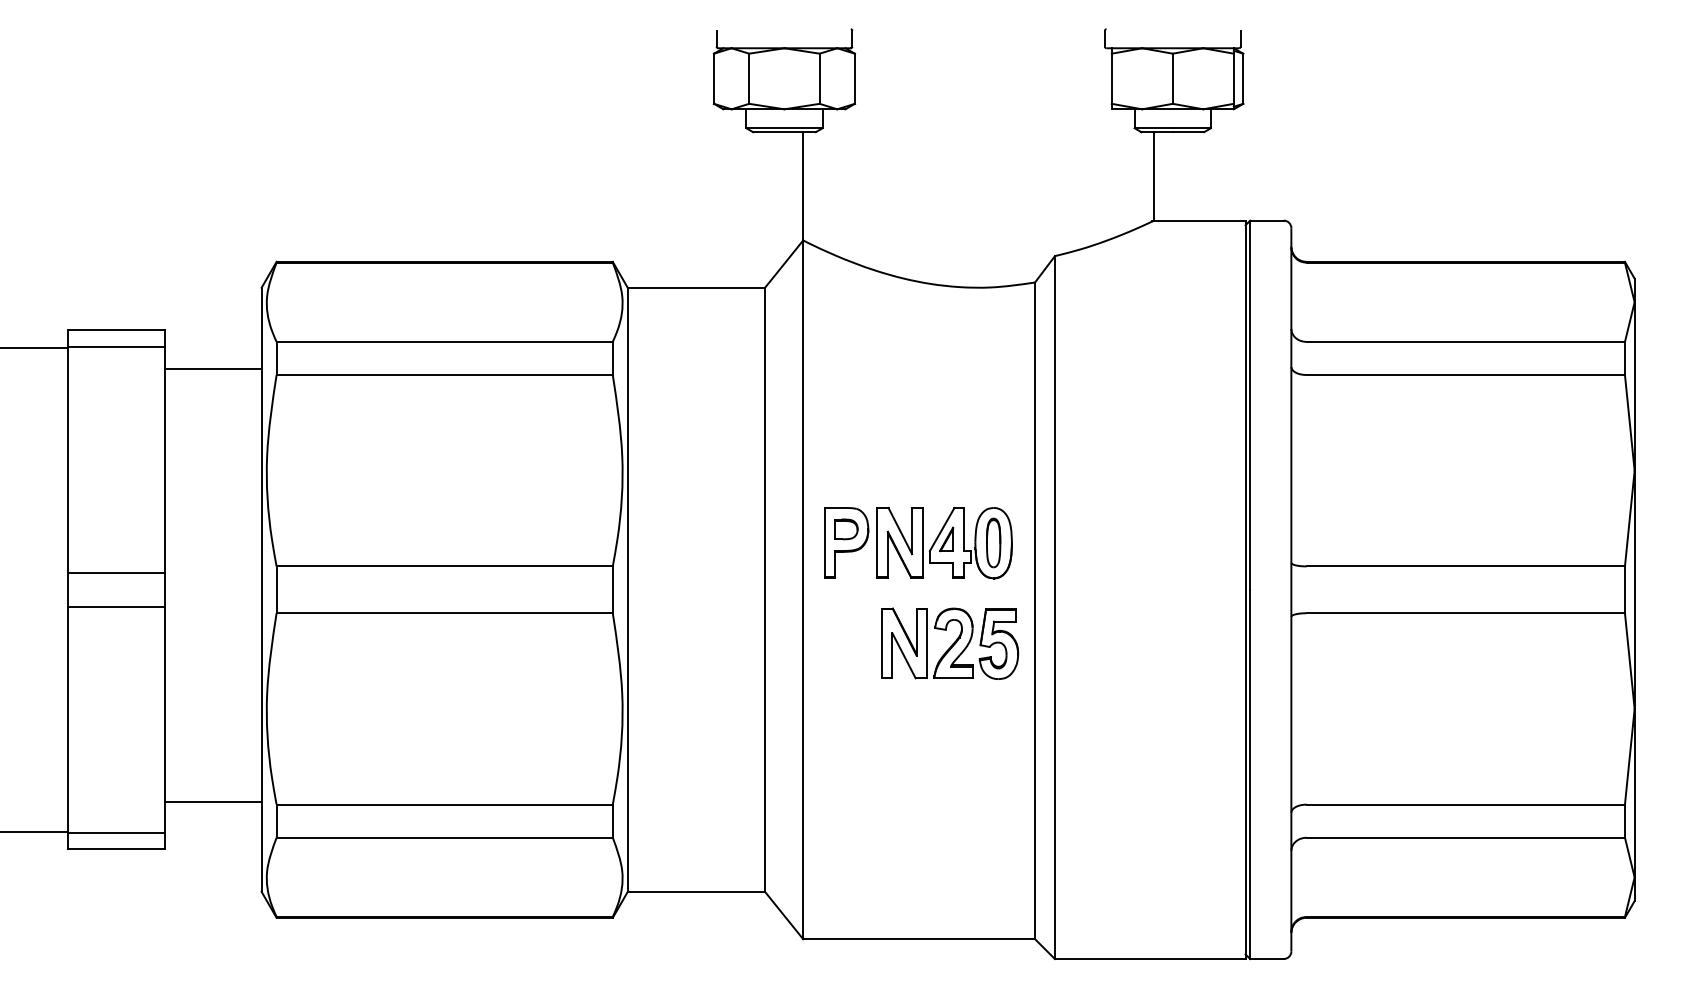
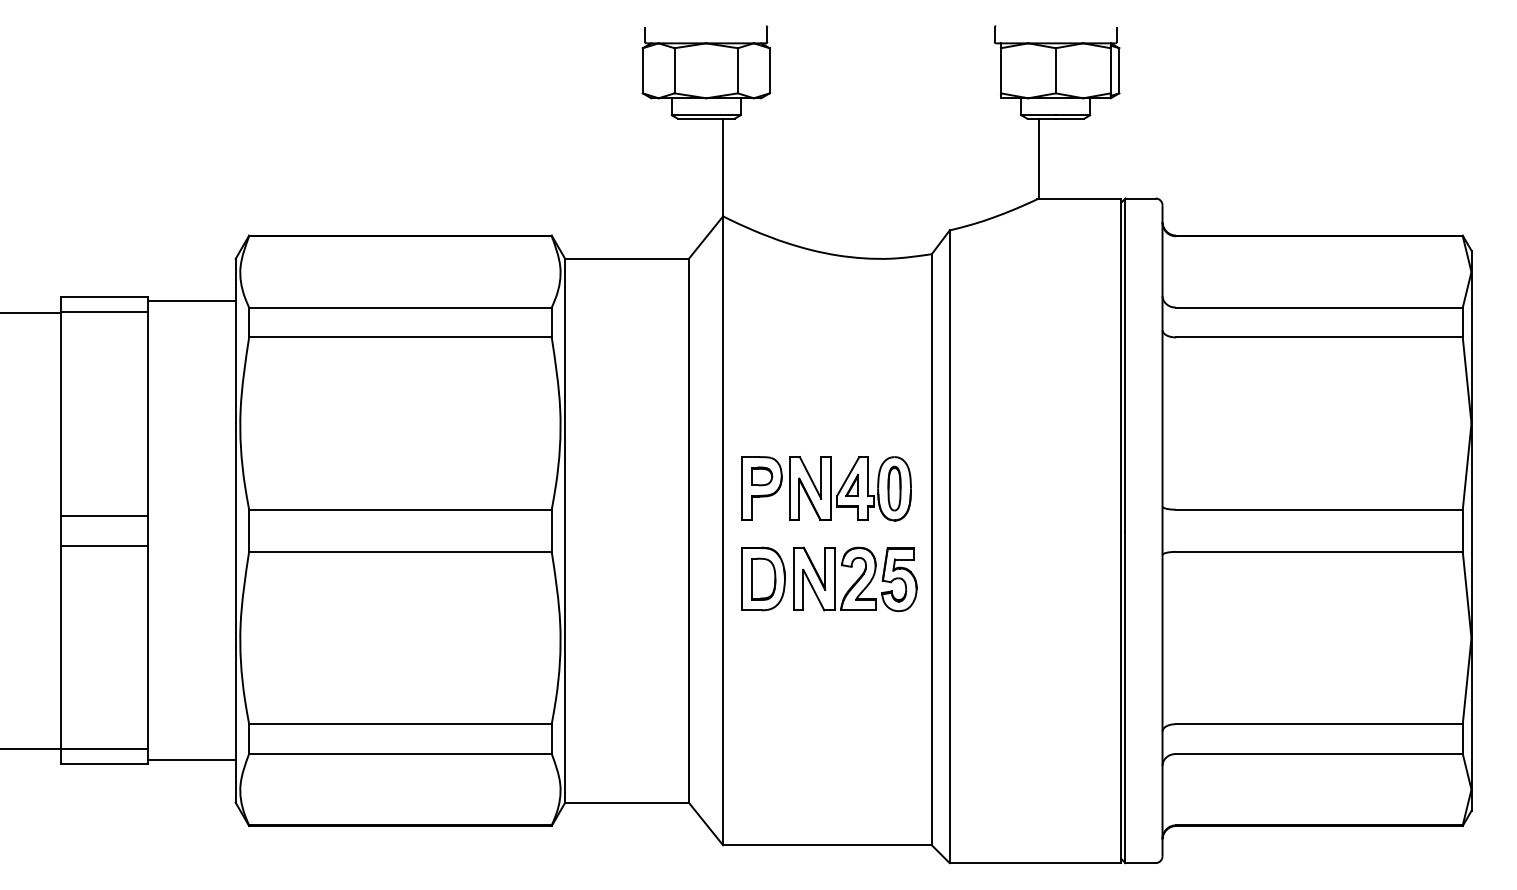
line: (212, 369) -> (191, 301), moved
part: (848, 642) -> (763, 578), added
line: (212, 802) -> (191, 760), moved

